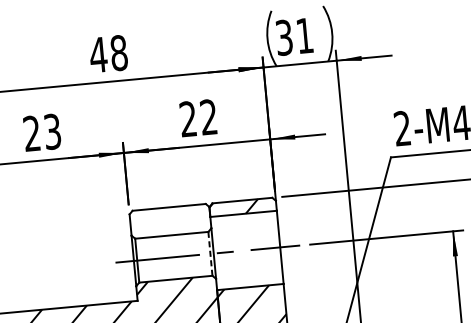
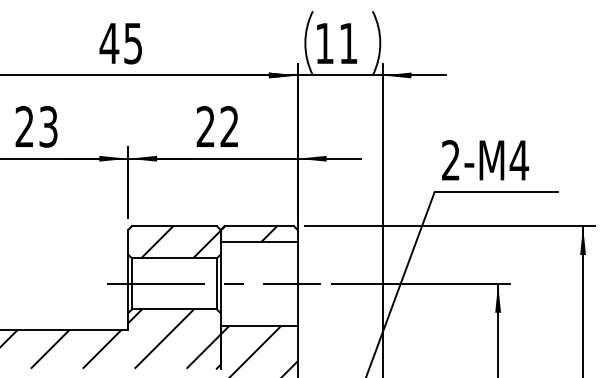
text: (284, 37) -> (324, 43), 31 -> 11
text: (119, 53) -> (133, 43), 48 -> 45
hatch: (175, 221) -> (180, 242), added
line: (210, 253) -> (216, 283), dashed -> solid

